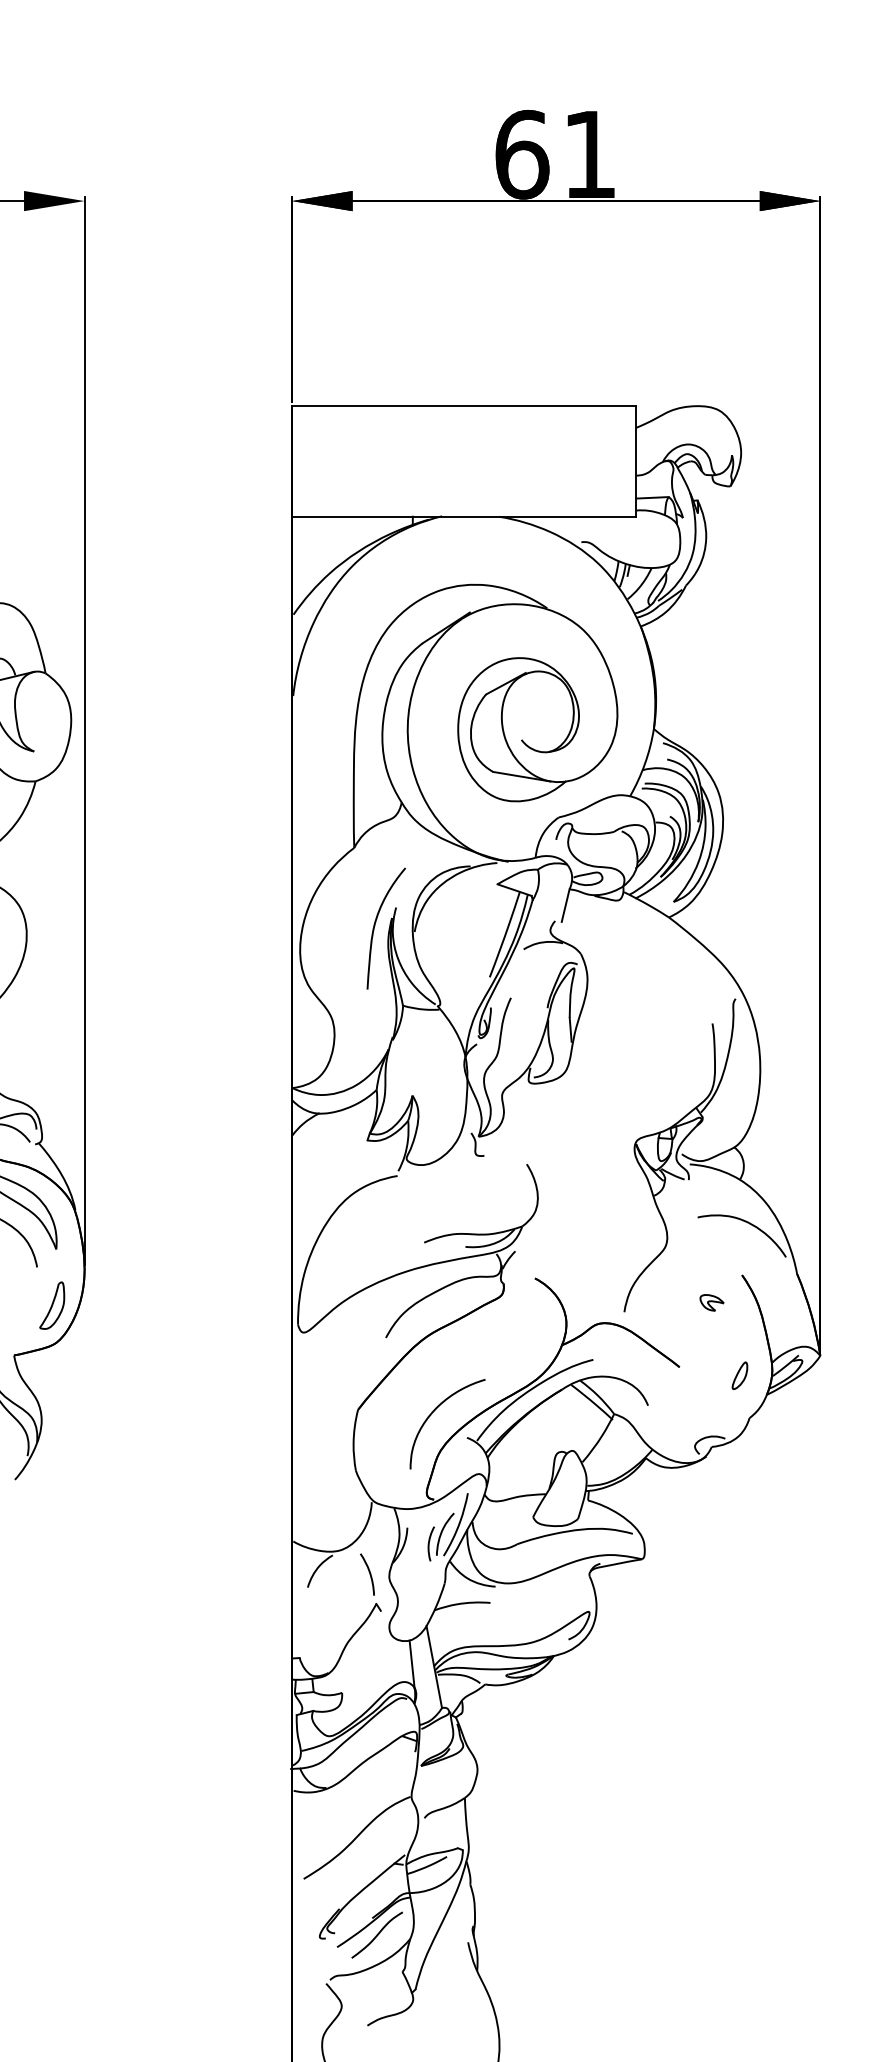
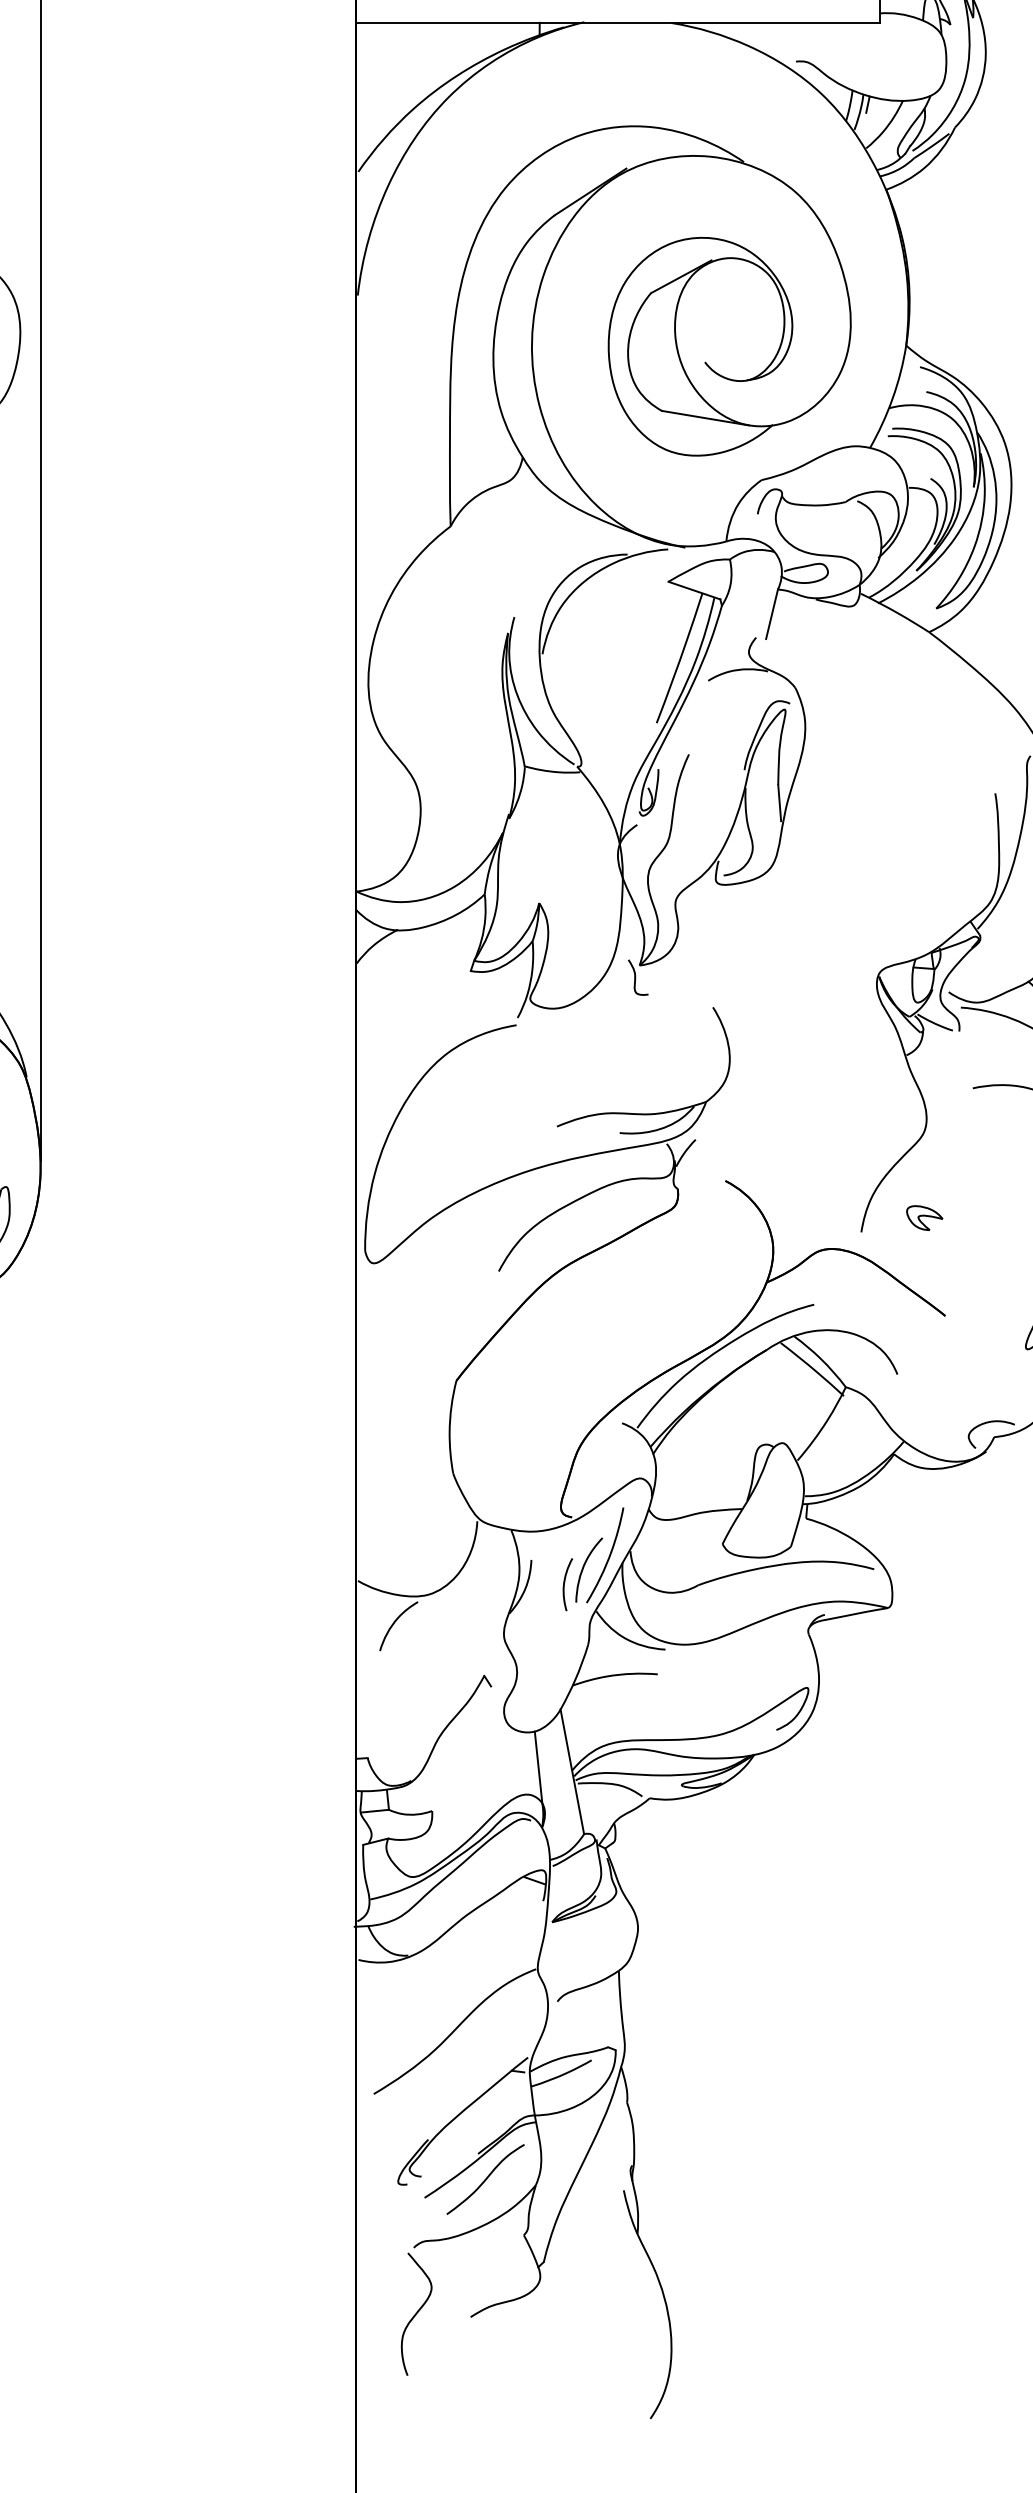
curve: (375, 926) -> (482, 645), removed
part: (711, 1302) -> (923, 1217), moved
curve: (431, 1415) -> (568, 1389), removed
curve: (369, 1574) -> (473, 1631), removed

